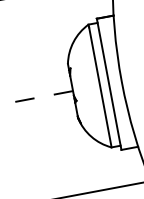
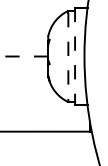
line: (109, 84) -> (75, 56), solid -> dashed
line: (100, 87) -> (68, 57), solid -> dashed

